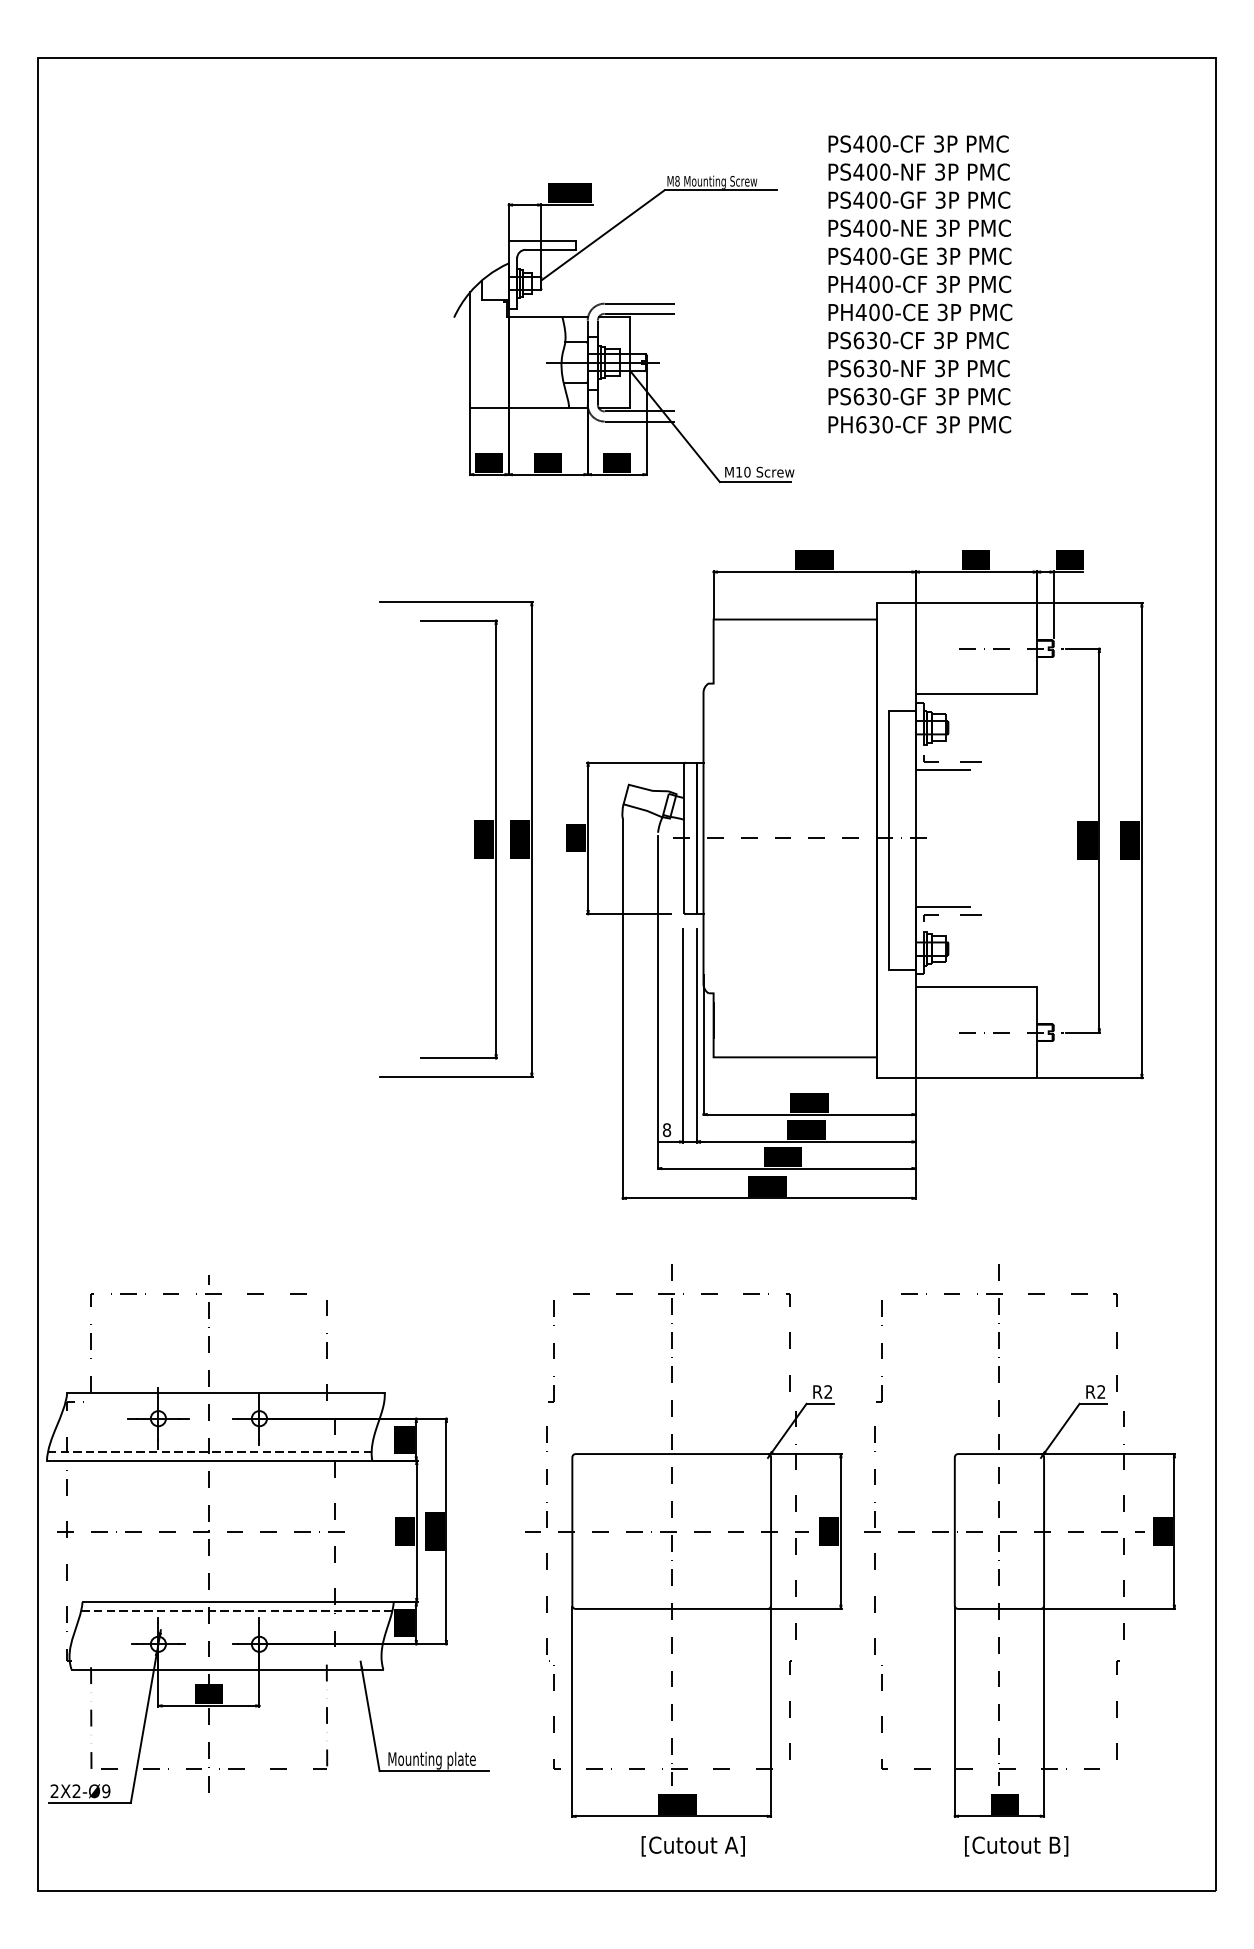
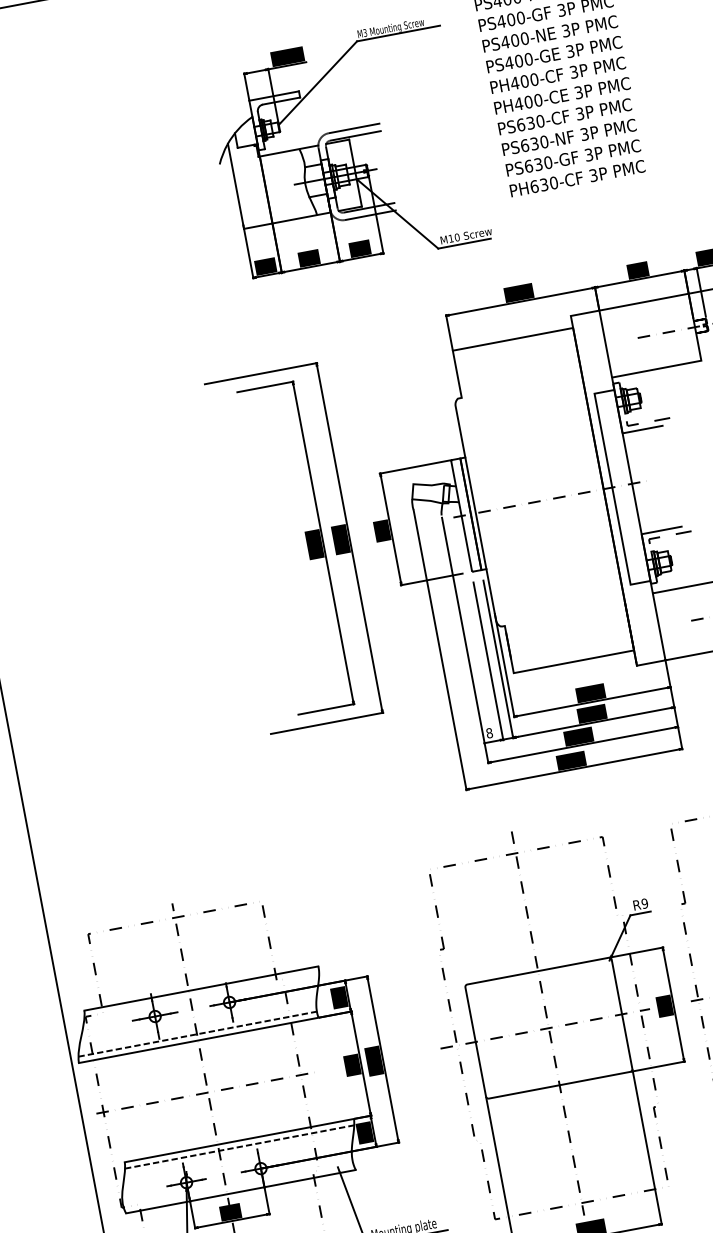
text: (677, 181) -> (365, 33), M8 -> M3
text: (828, 1391) -> (644, 903), R2 -> R9

